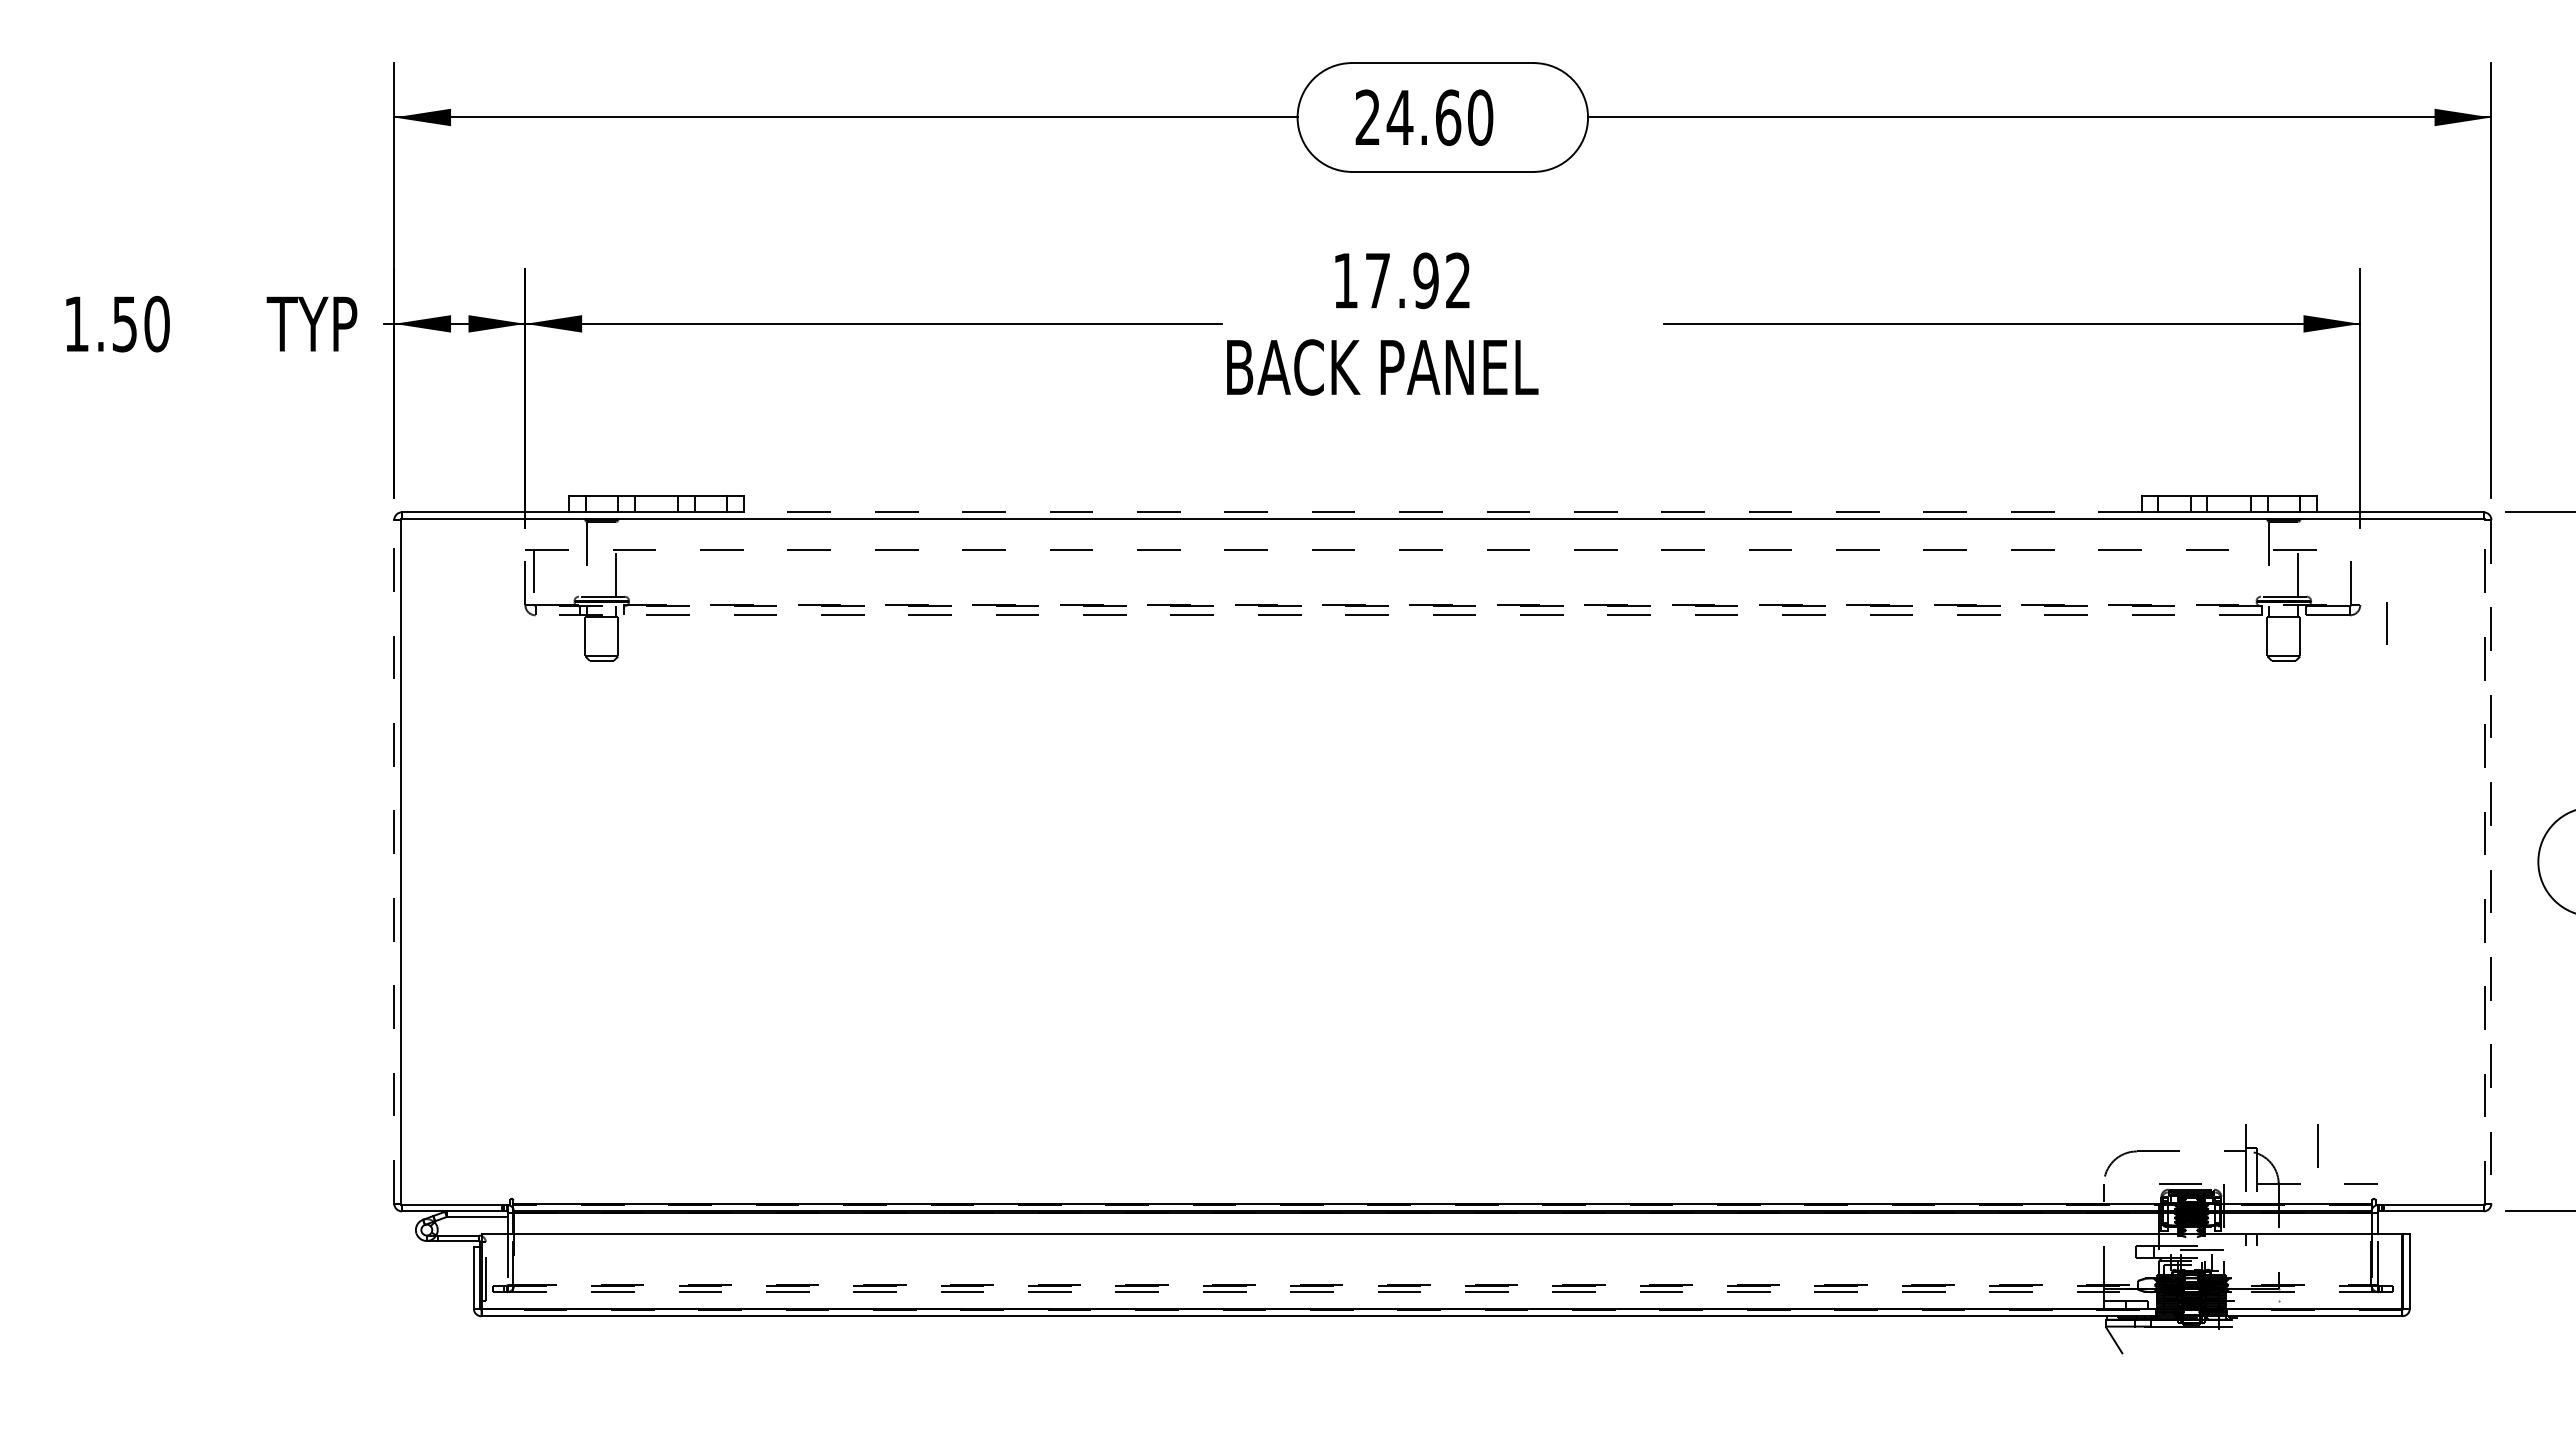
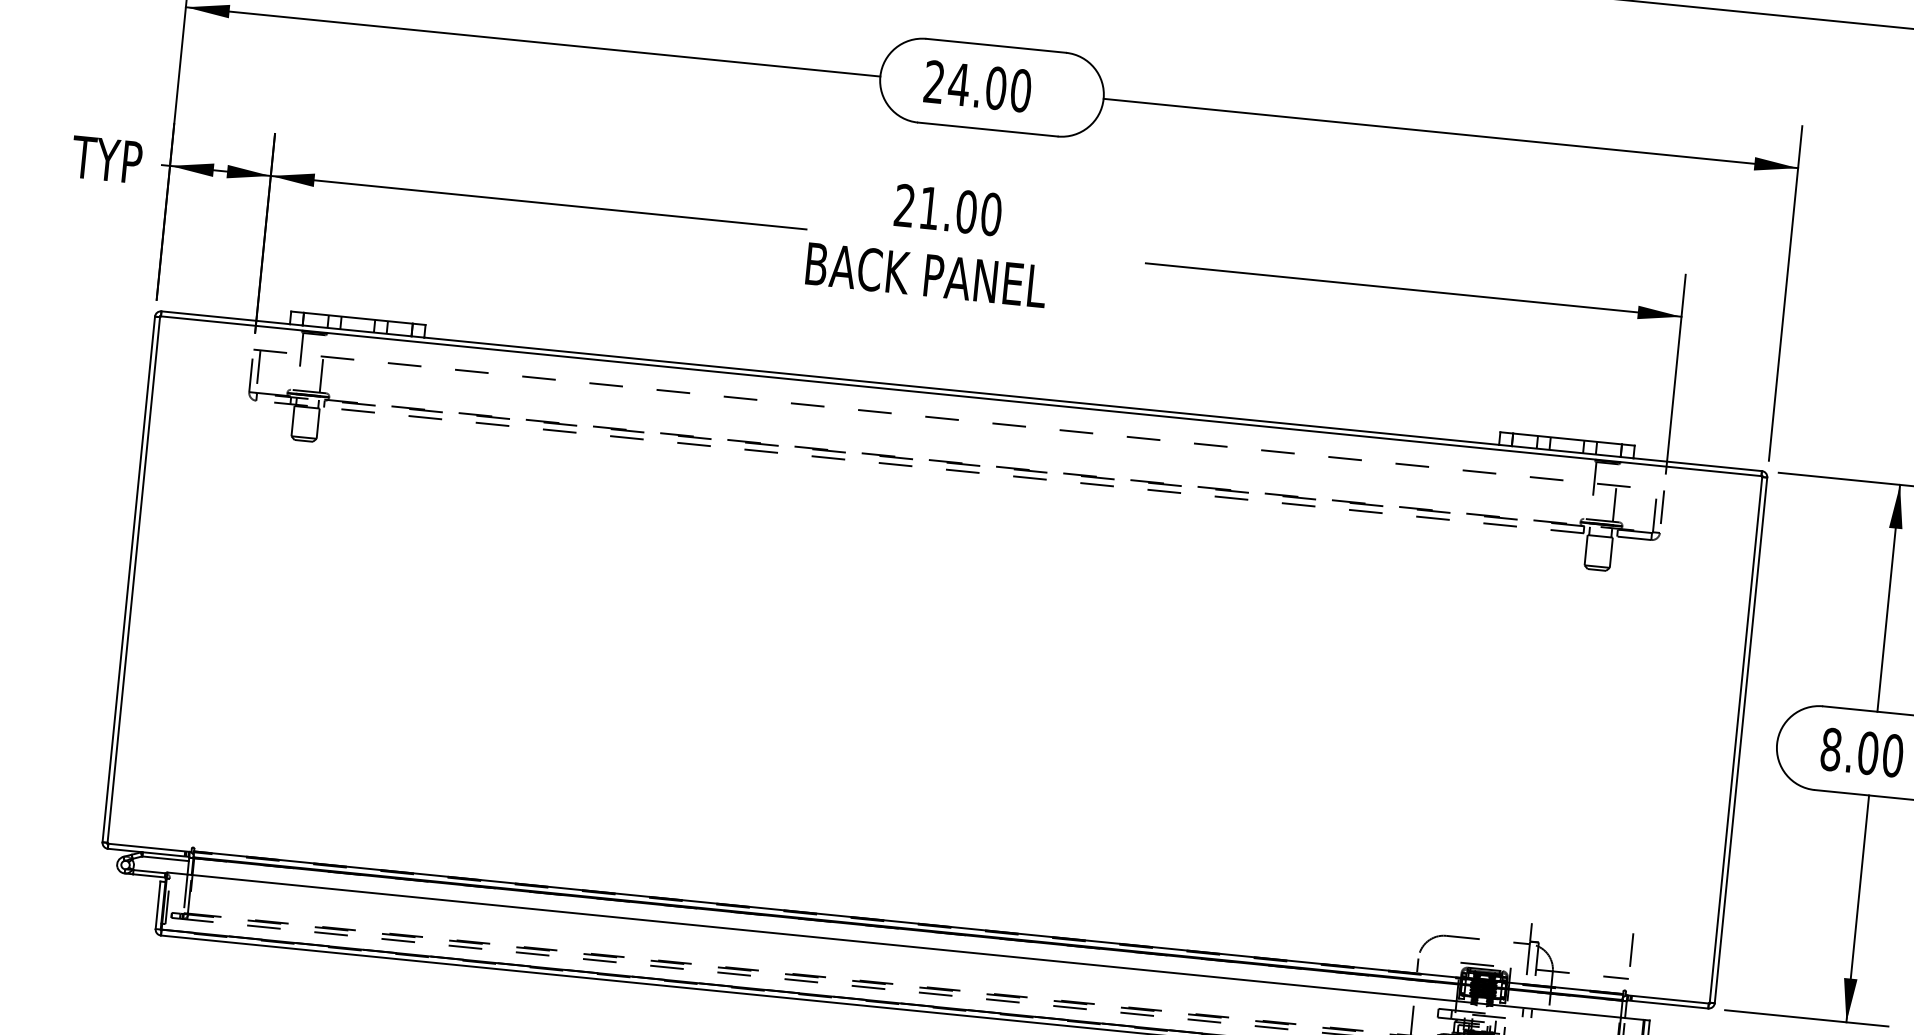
text: (1448, 117) -> (996, 88), 24.60 -> 24.00
text: (1402, 280) -> (948, 209), 17.92 -> 21.00
line: (1442, 512) -> (961, 391), dashed -> solid
line: (2386, 623) -> (1661, 507), moved
line: (394, 861) -> (128, 579), dashed -> solid
line: (2484, 861) -> (1735, 739), dashed -> solid
line: (2491, 861) -> (1741, 740), dashed -> solid
line: (2317, 1145) -> (1631, 949), moved

